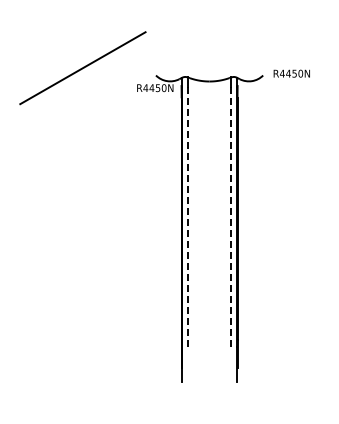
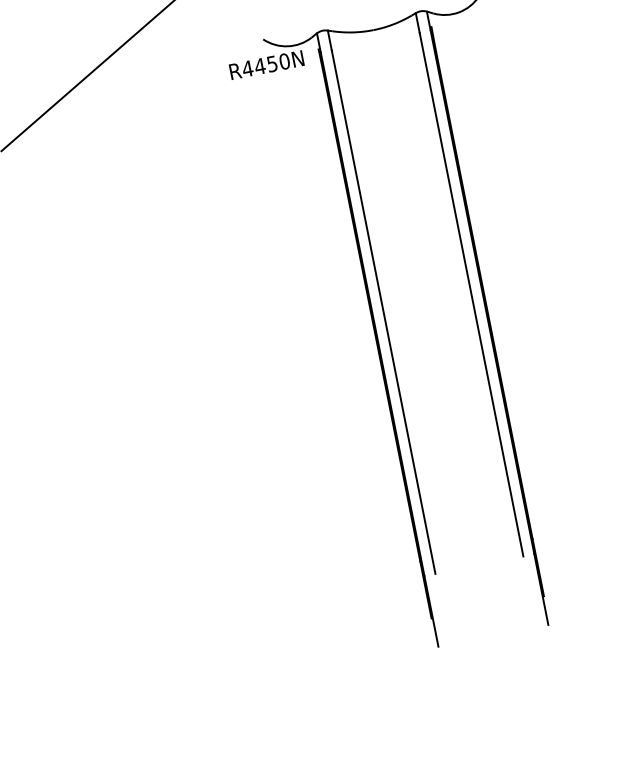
line: (231, 216) -> (471, 293), dashed -> solid
line: (187, 217) -> (383, 312), dashed -> solid

